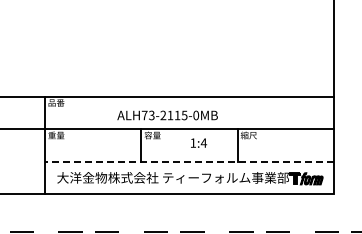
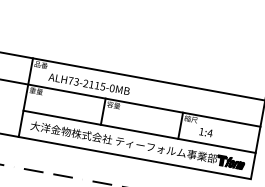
text: (167, 115) -> (89, 84), moved
text: (198, 142) -> (205, 131), moved
line: (189, 161) -> (139, 131), dashed -> solid

